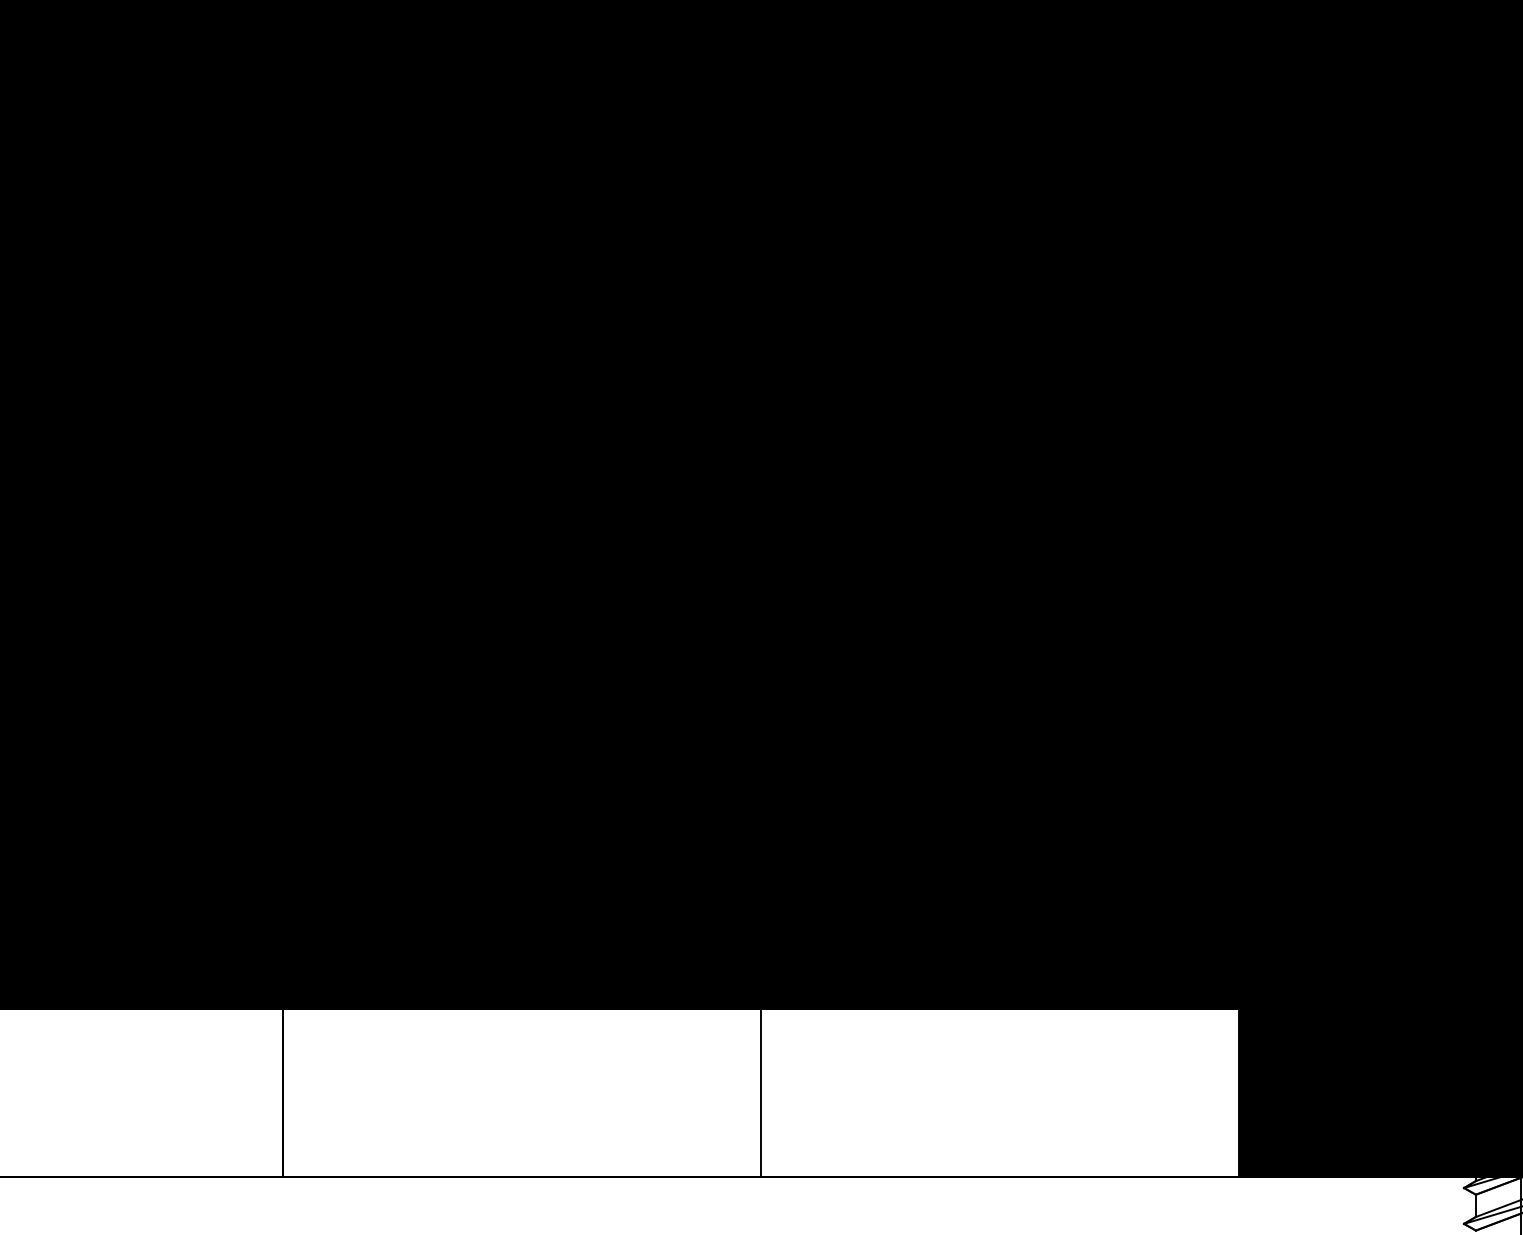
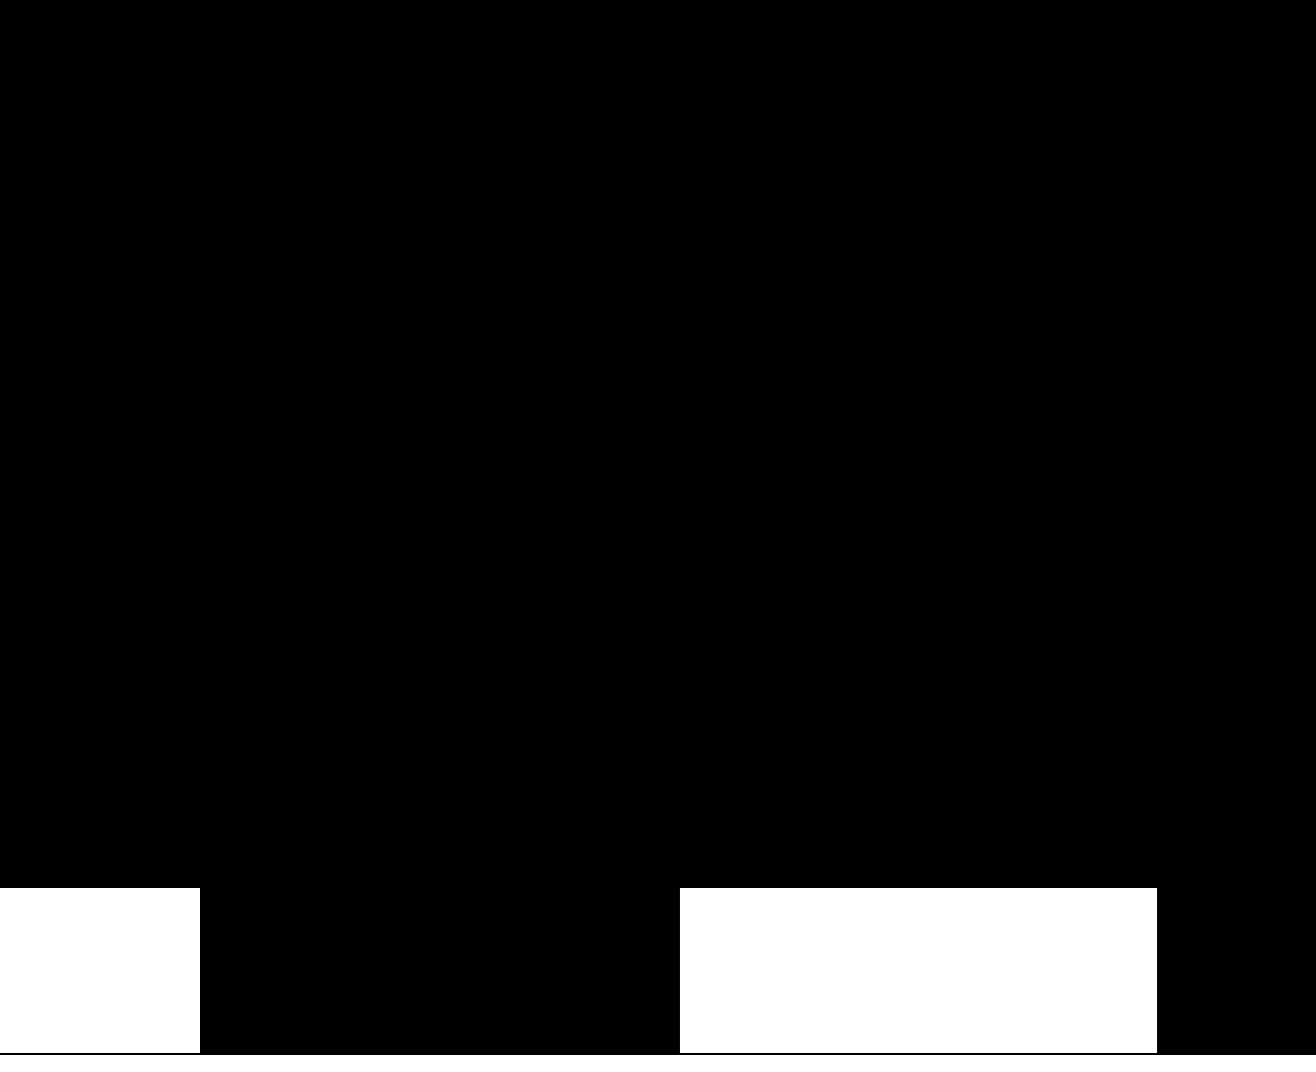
fill: (522, 1092) -> (440, 969), added

